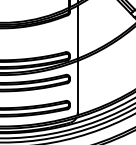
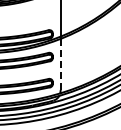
line: (77, 87) -> (60, 65), solid -> dashed

